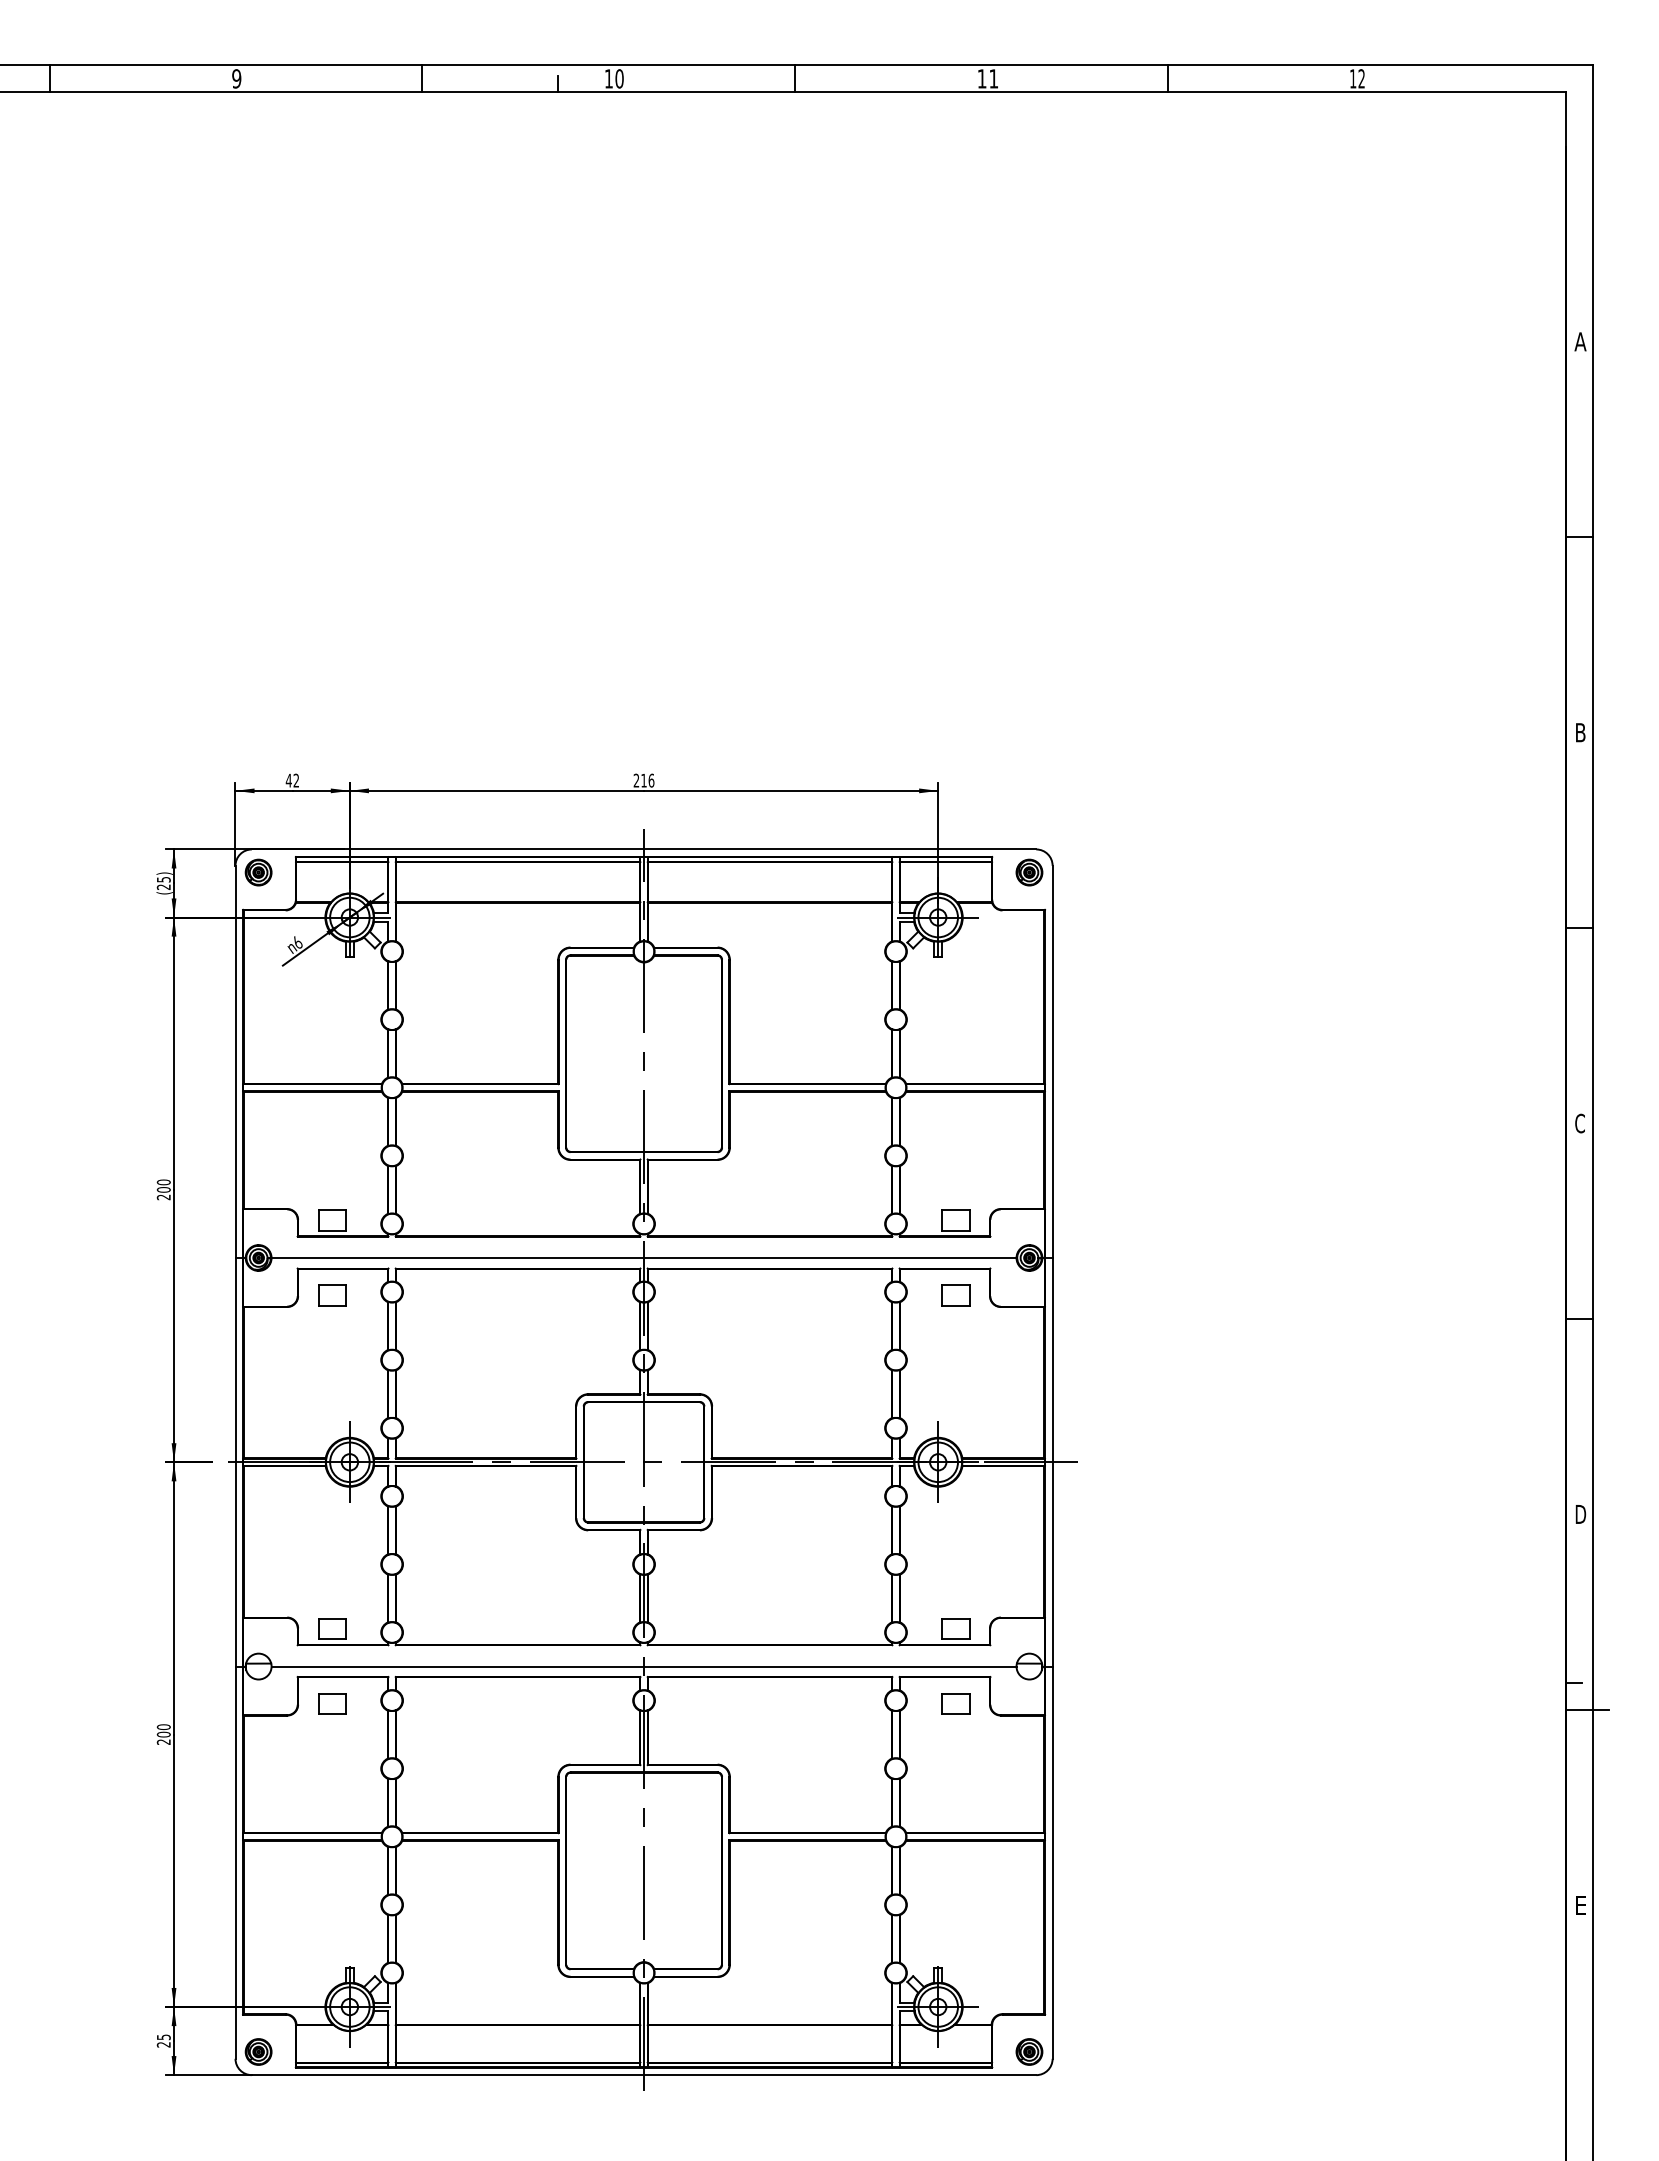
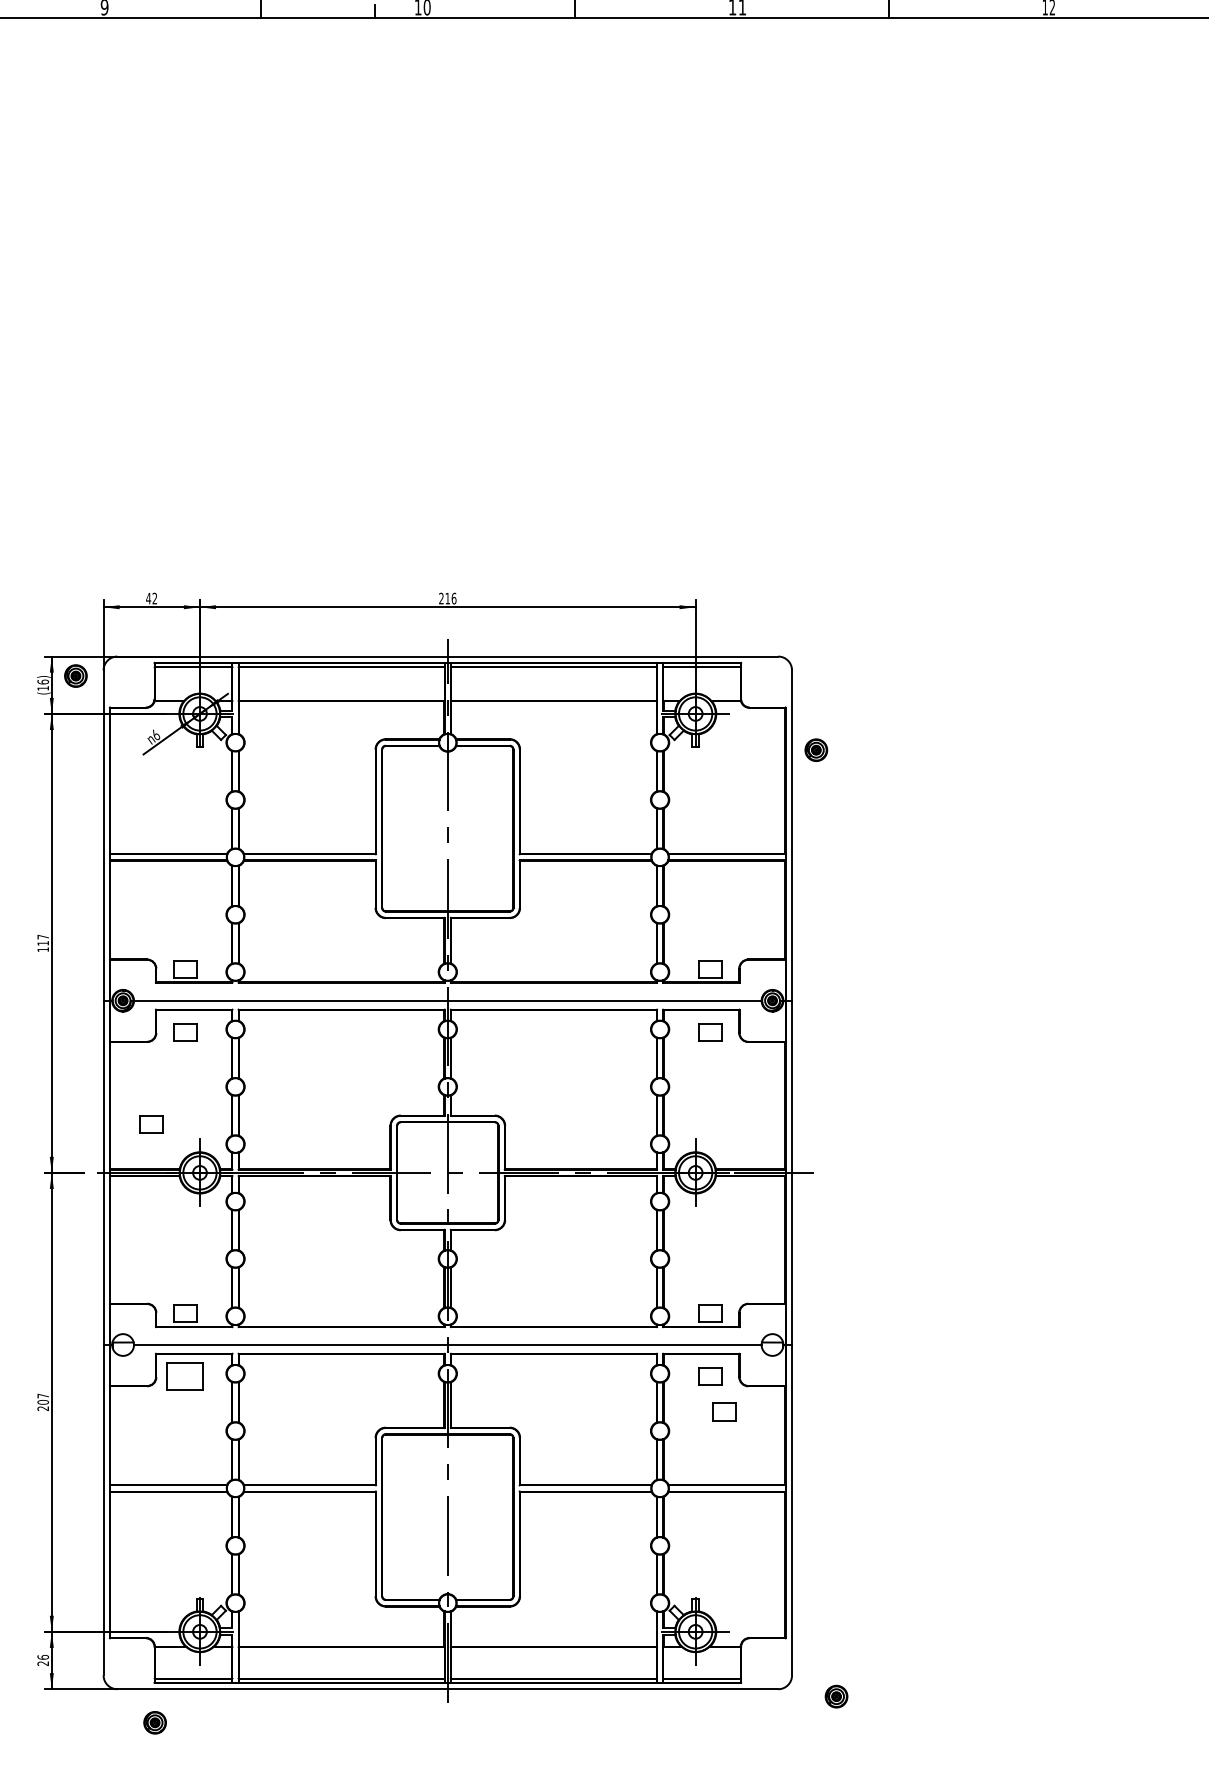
part: (258, 872) -> (75, 676), moved
part: (1029, 872) -> (816, 750), moved
text: (163, 883) -> (42, 685), (25) -> (16)
text: (163, 1189) -> (42, 943), 200 -> 117
part: (292, 1404) -> (151, 1124), added
part: (332, 1703) -> (185, 1376), size x1.6
text: (163, 1727) -> (42, 1396), 200 -> 207
part: (971, 1745) -> (723, 1411), added
text: (163, 2037) -> (42, 1657), 25 -> 26
part: (258, 2051) -> (155, 1722), moved
part: (1029, 2051) -> (836, 1696), moved

